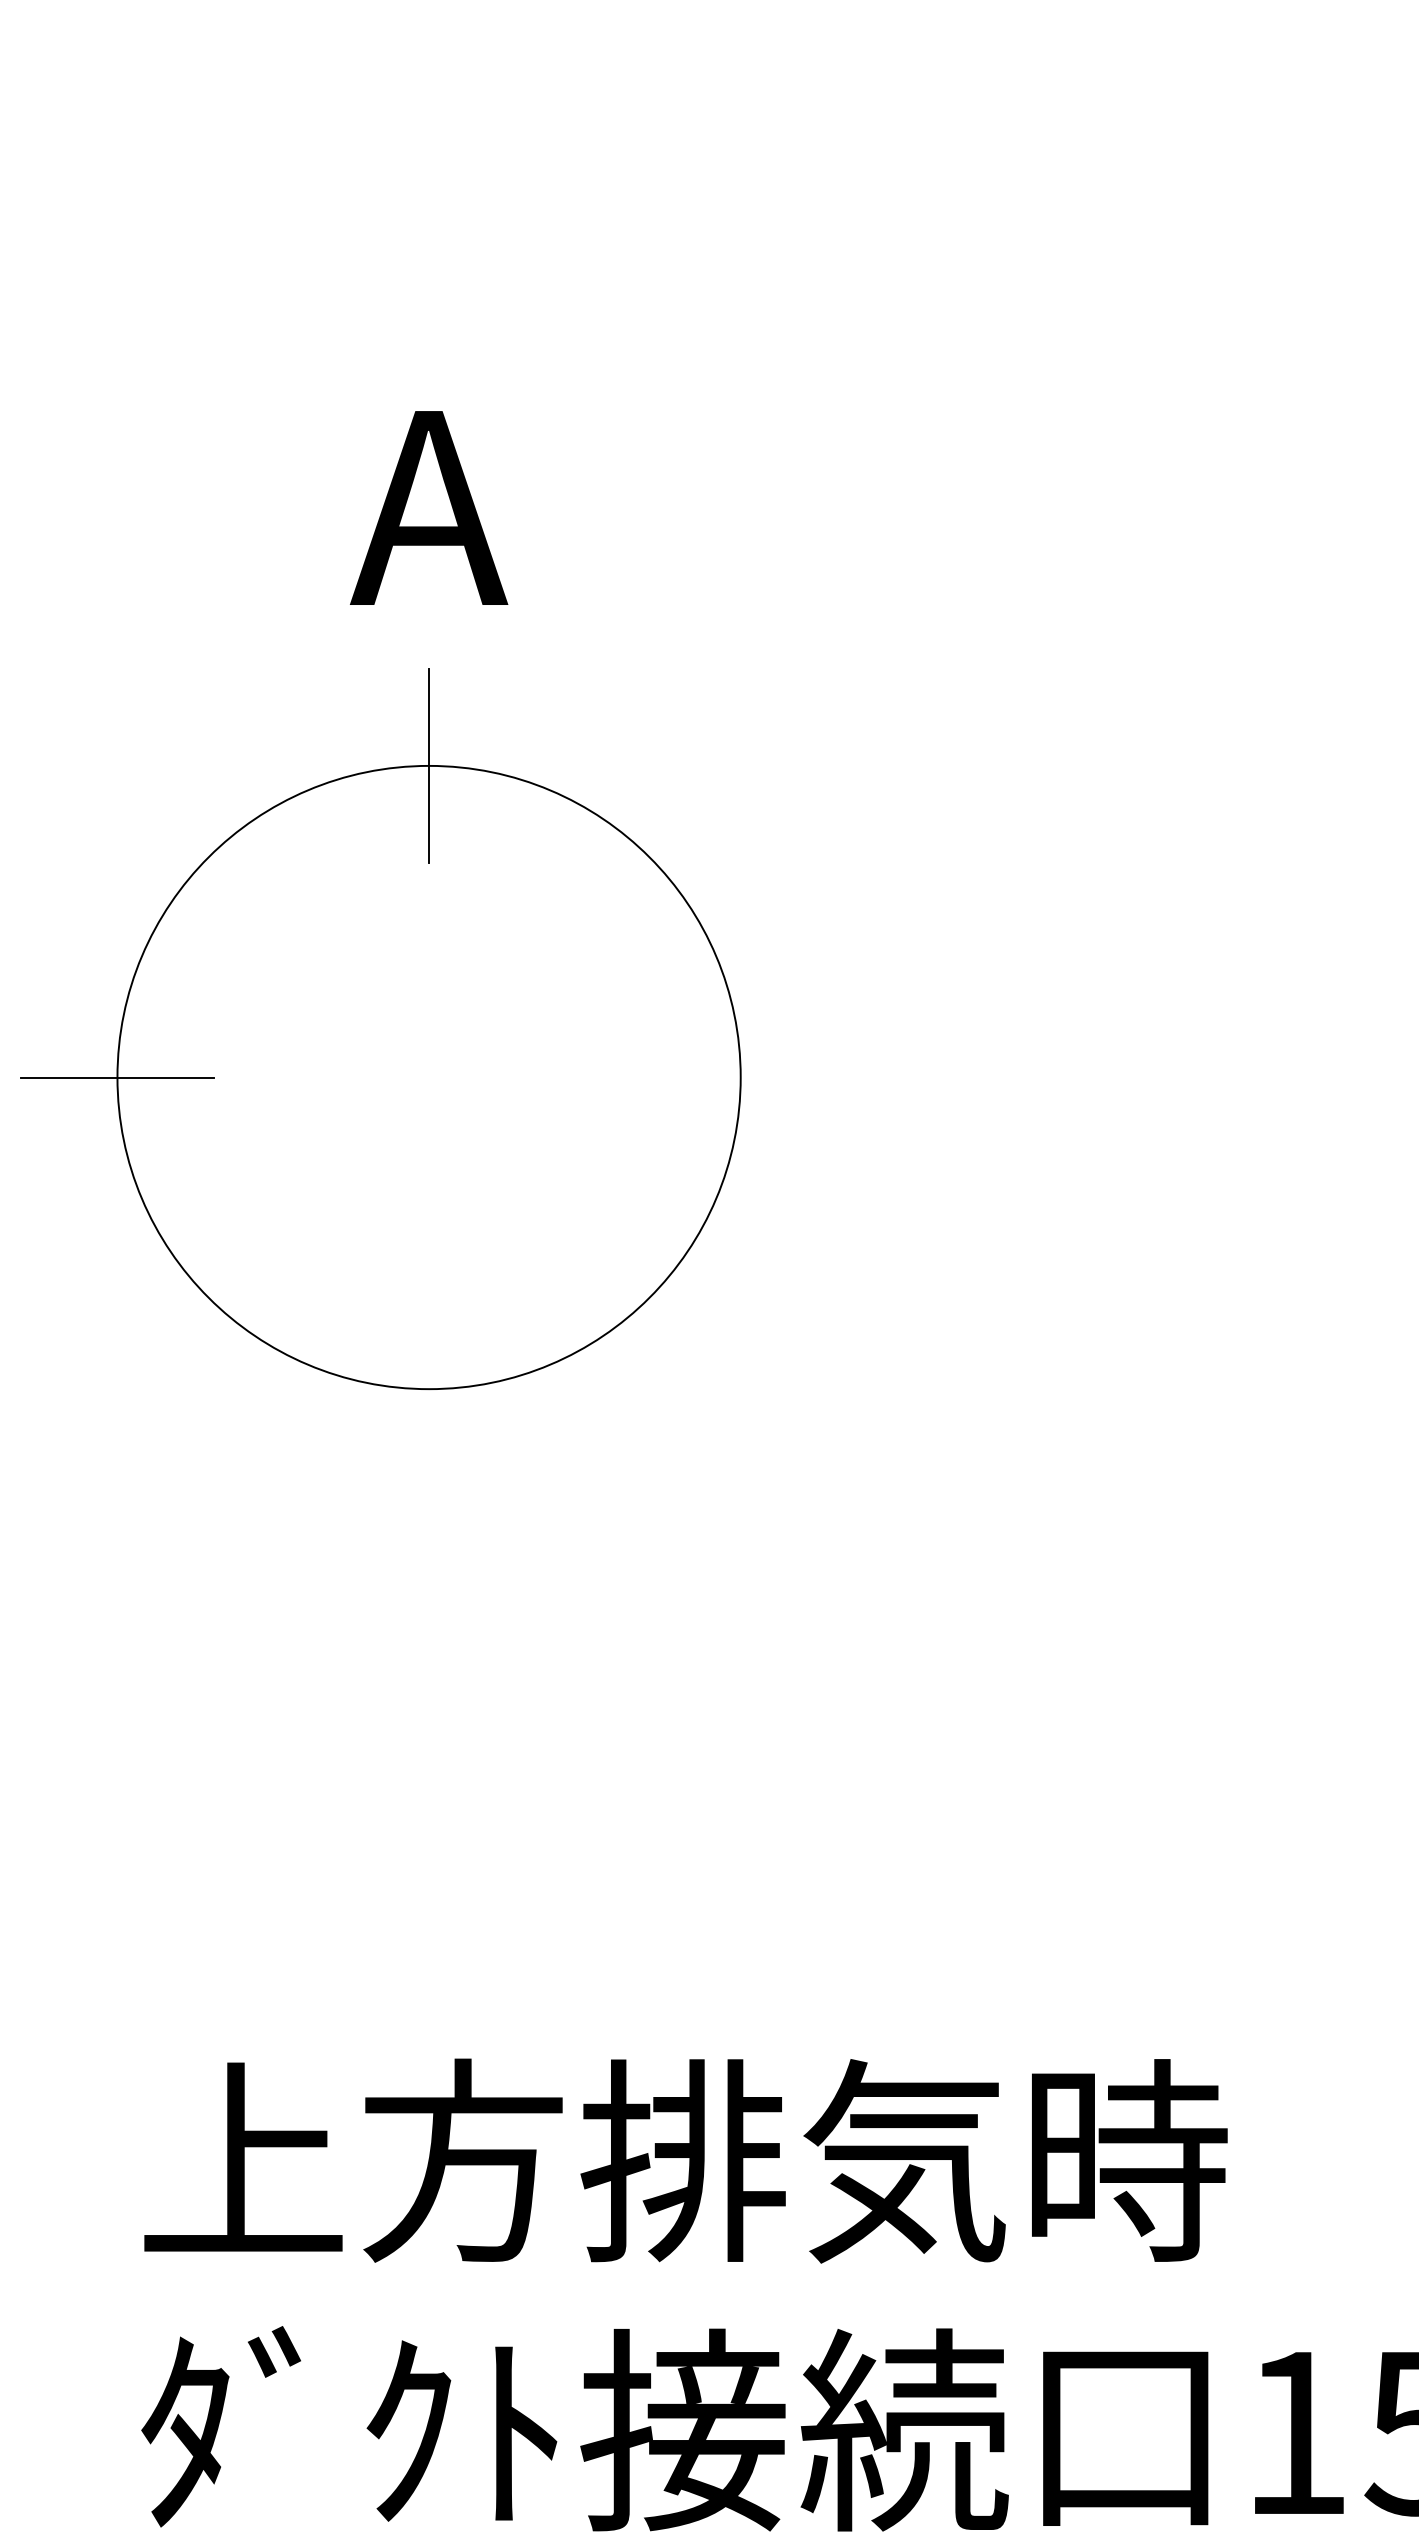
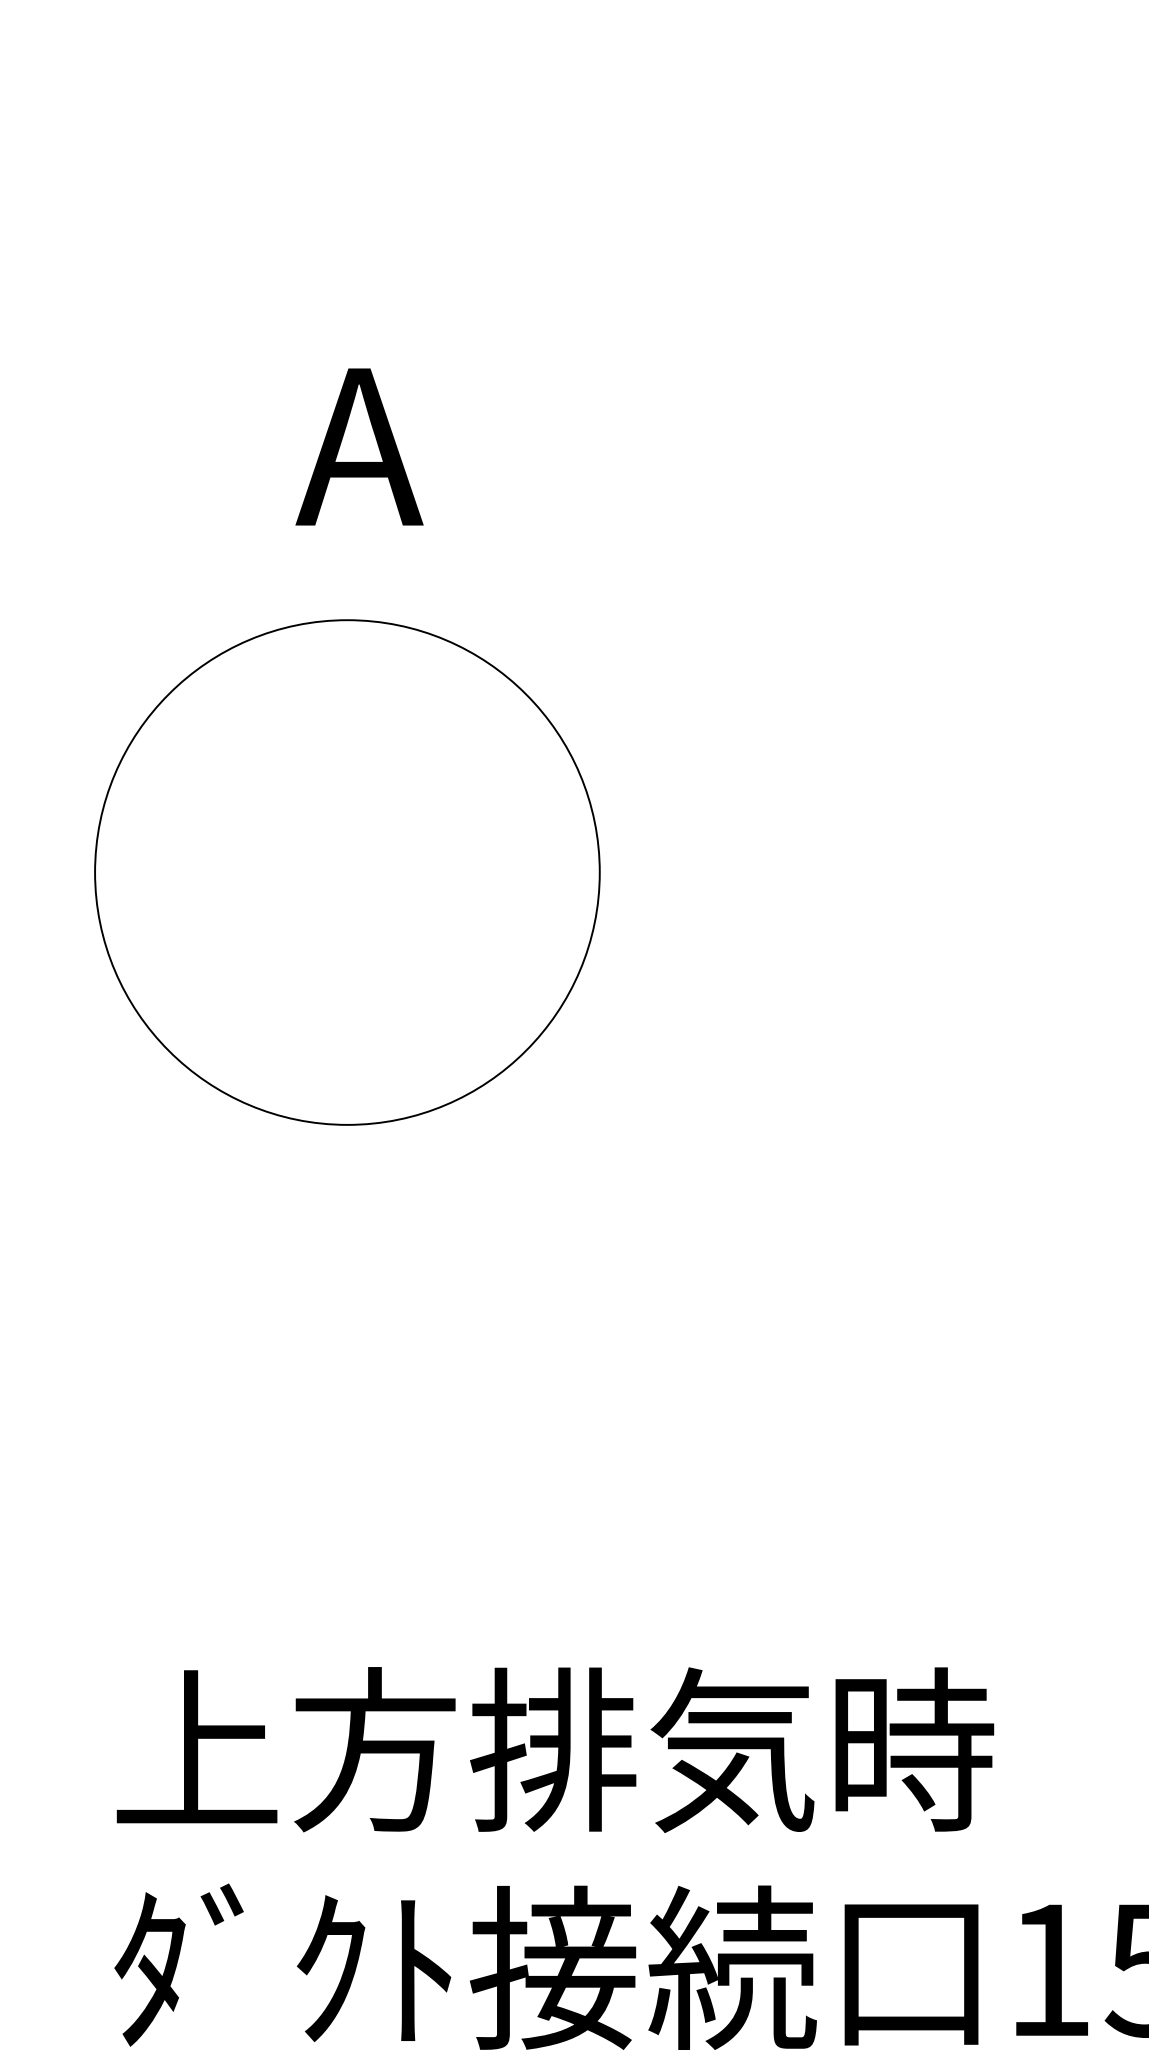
text: (429, 507) -> (359, 446), moved
line: (429, 765) -> (347, 619), removed
line: (117, 1077) -> (95, 872), removed

